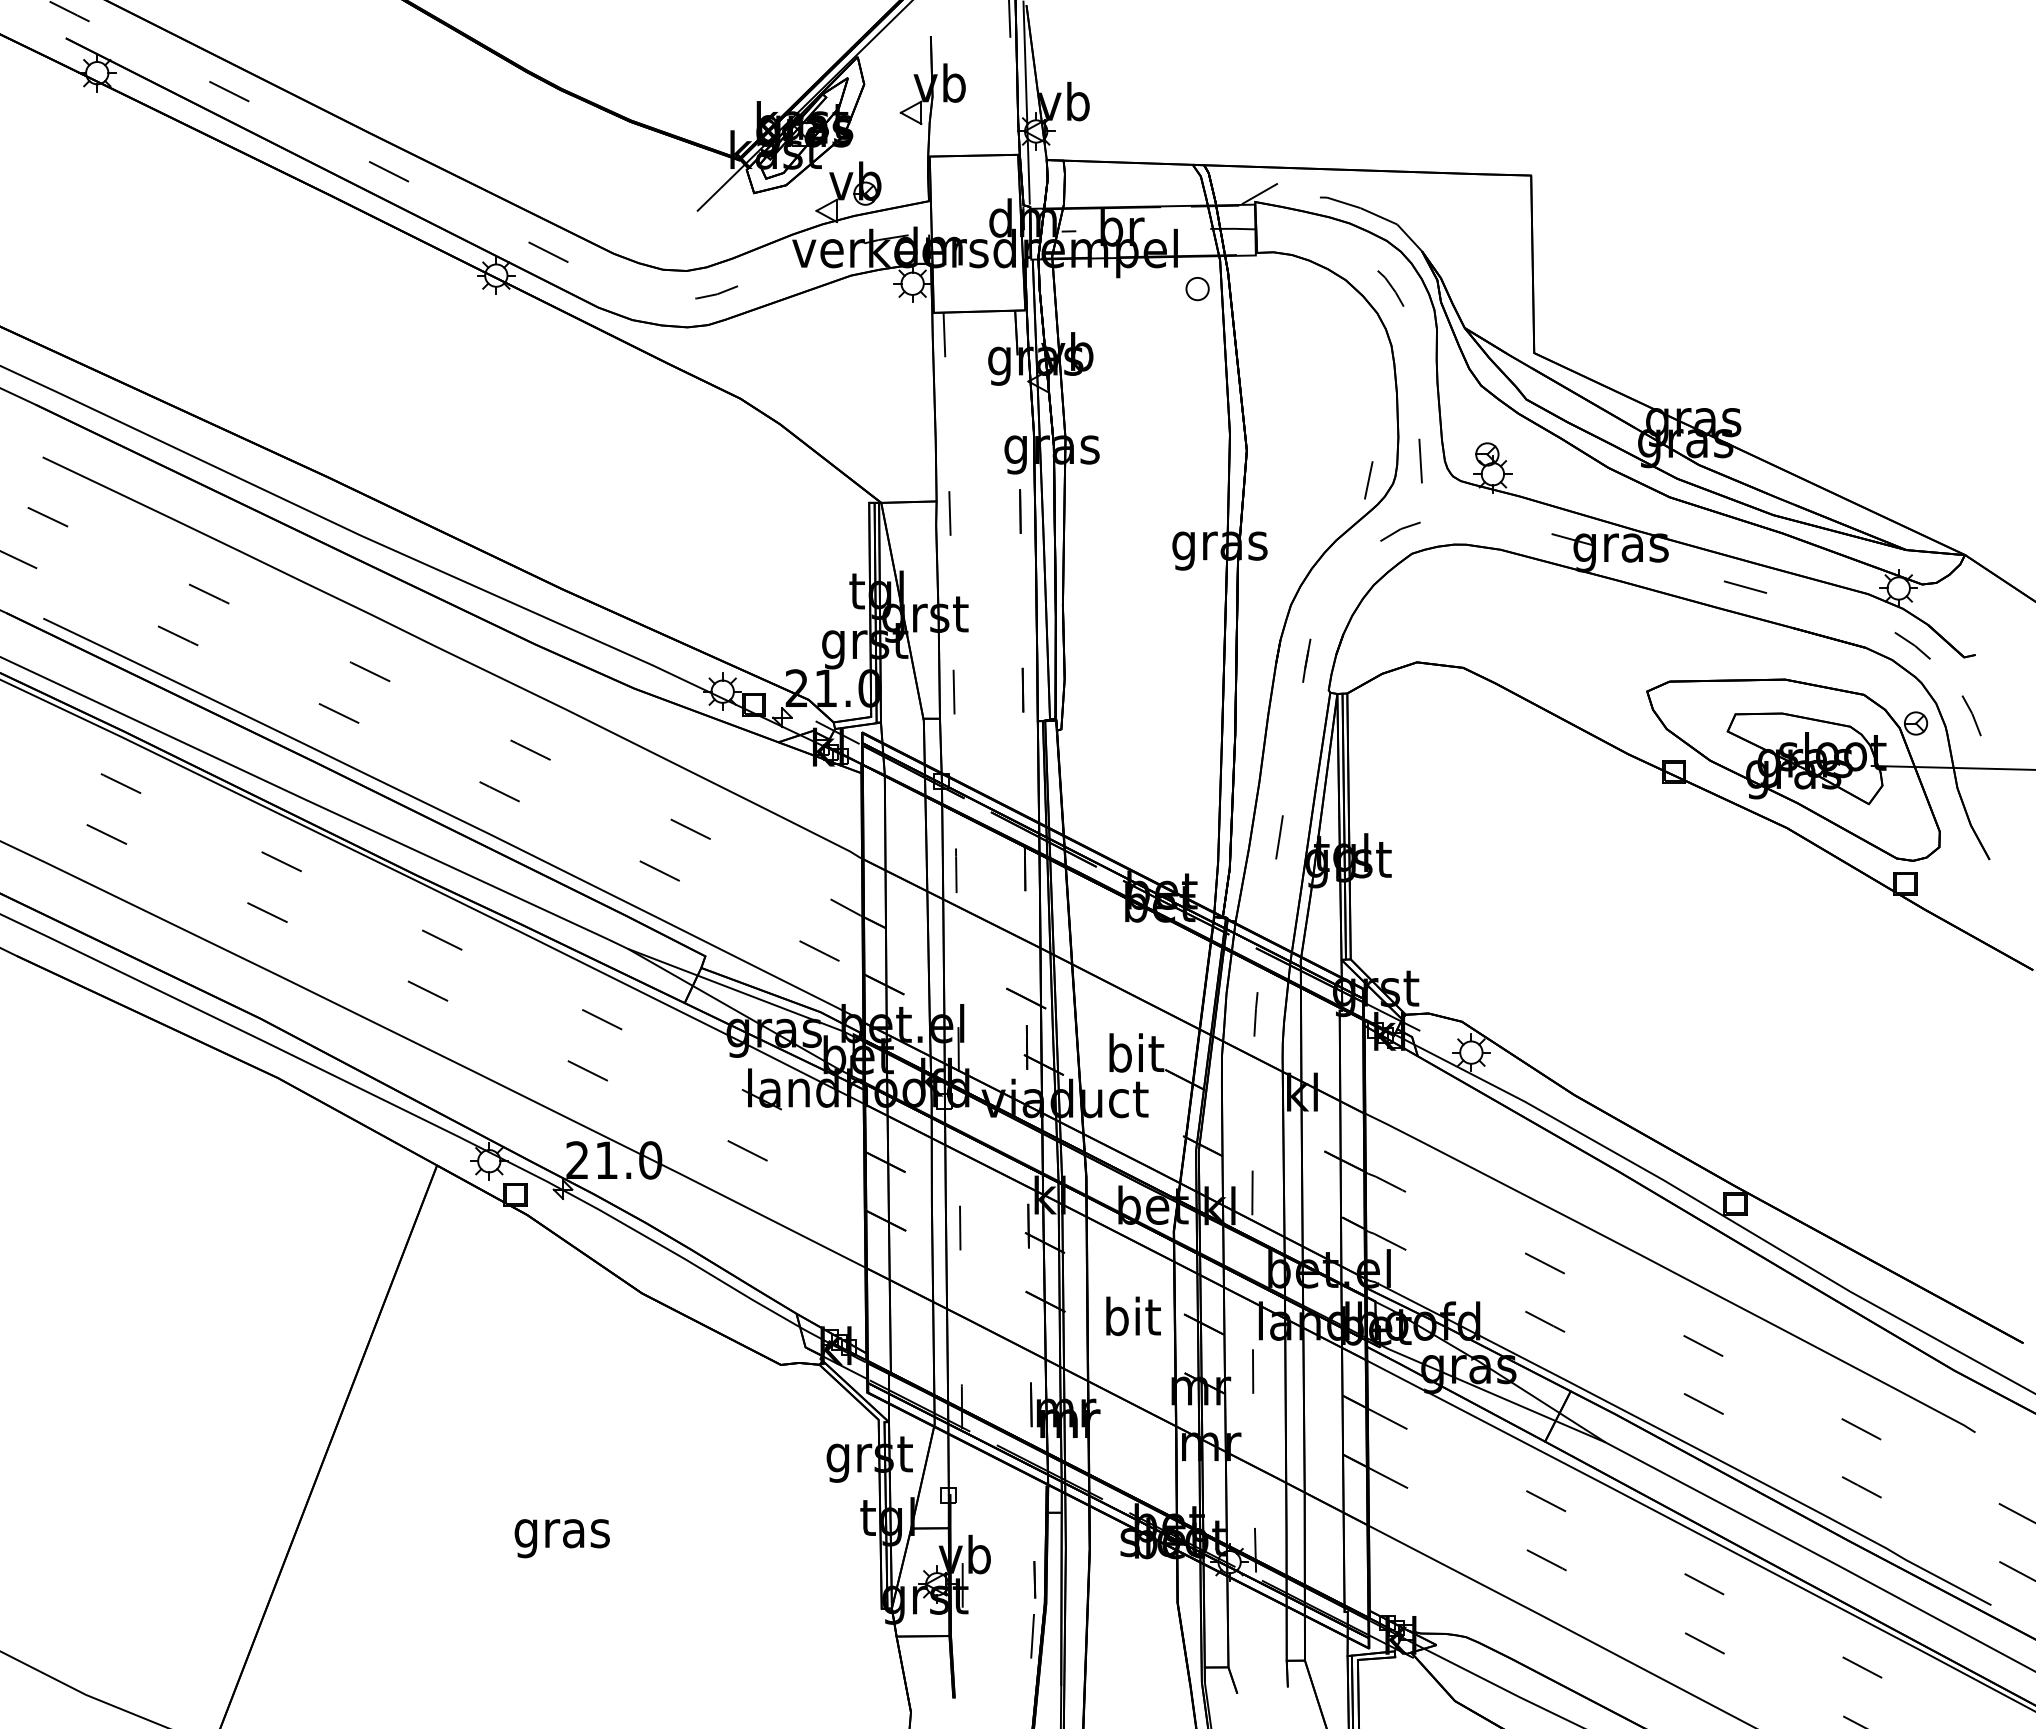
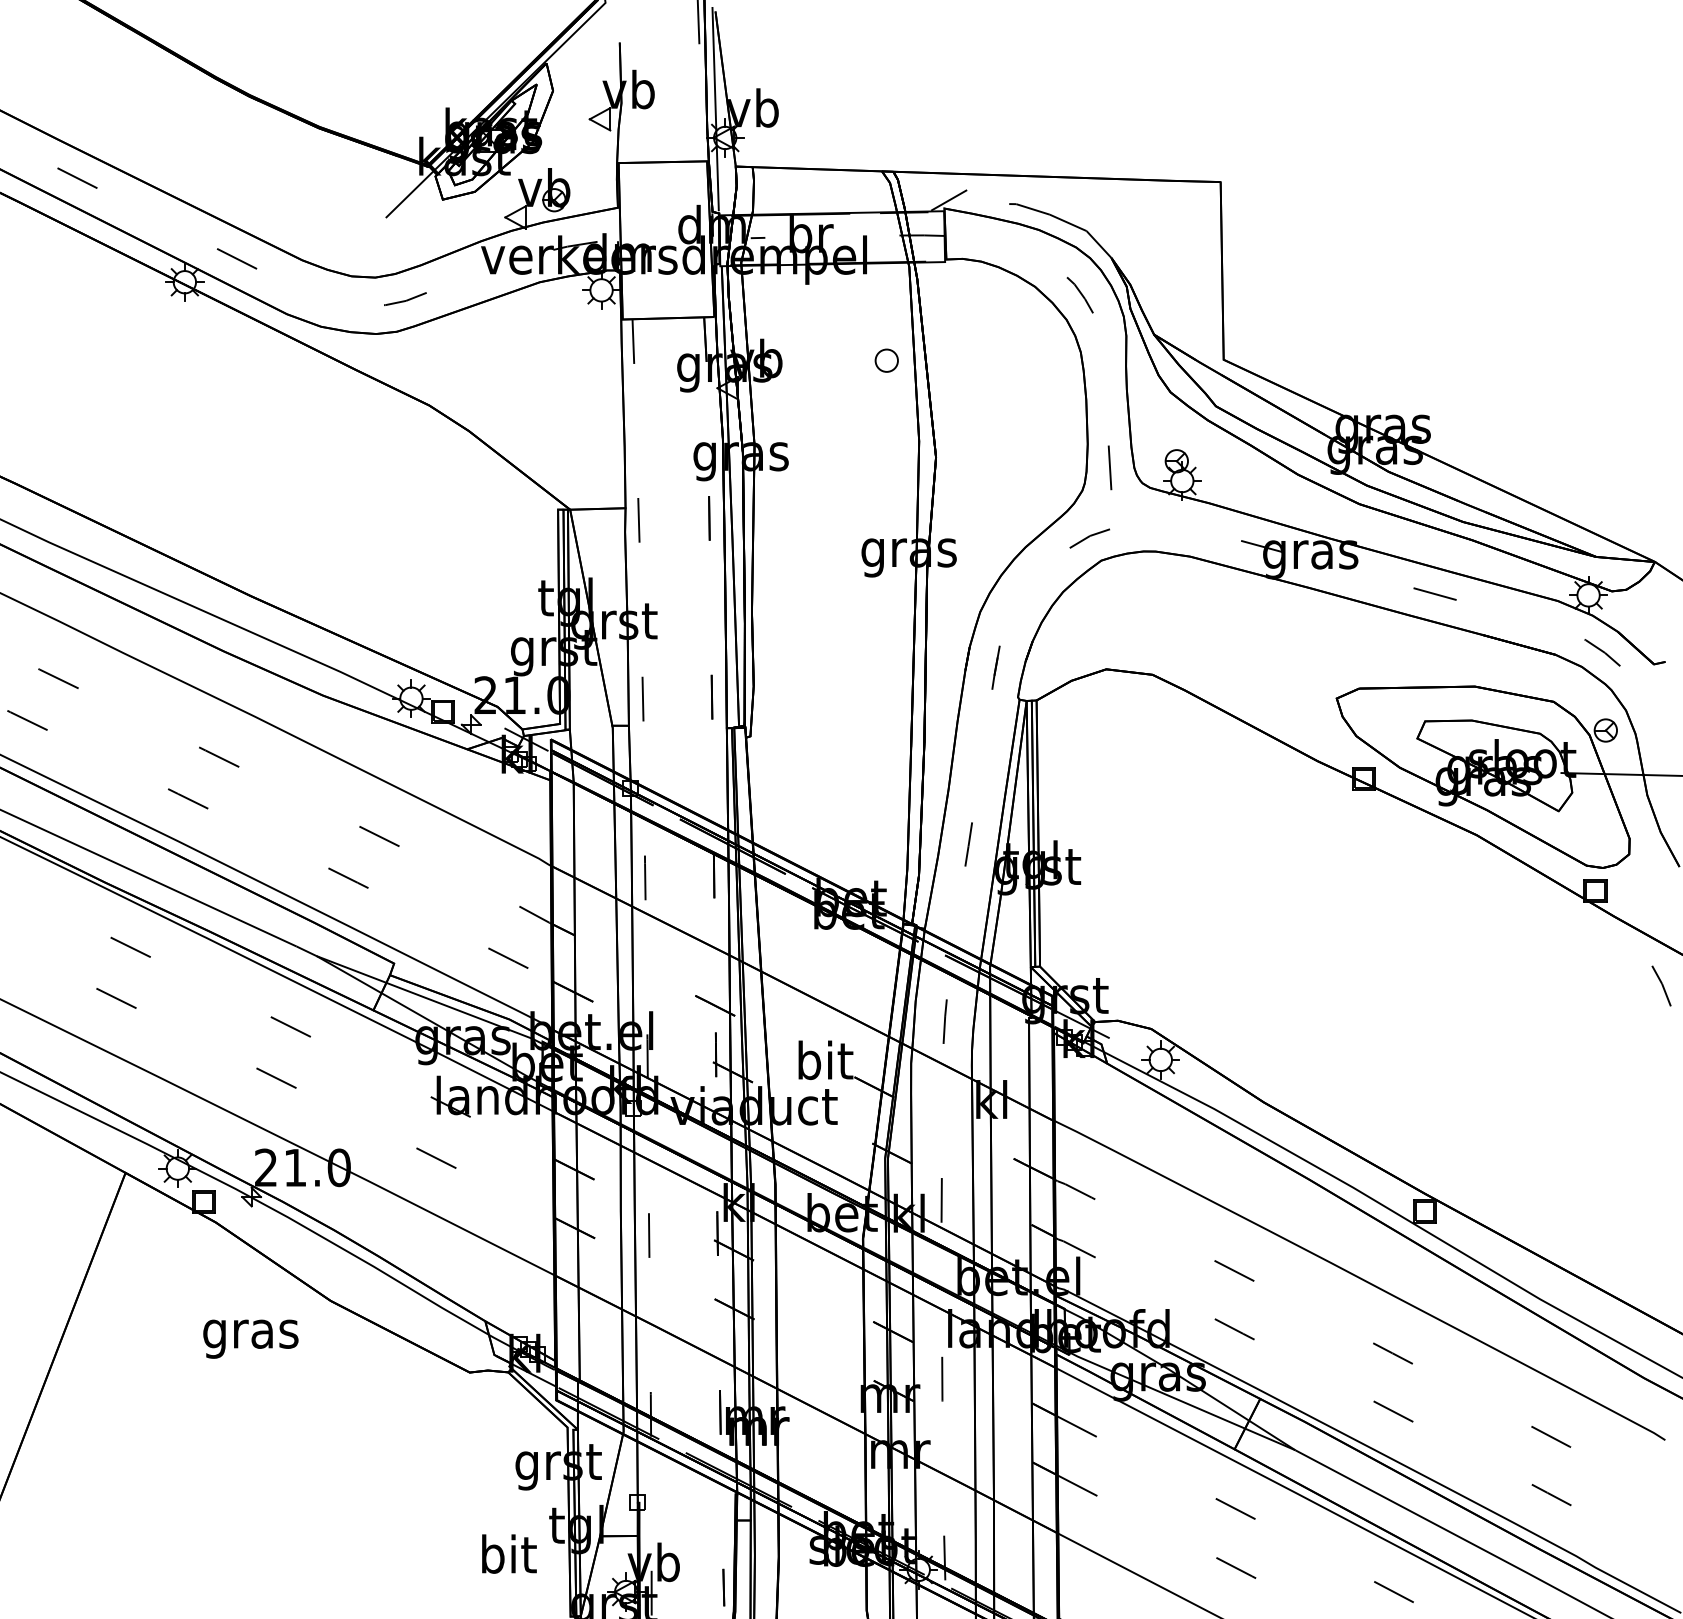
part: (1197, 289) -> (886, 361), moved
line: (1368, 480) -> (1057, 487), removed
curve: (1971, 714) -> (1661, 984), moved
text: (1133, 1316) -> (509, 1554), moved
text: (561, 1538) -> (250, 1339), moved

